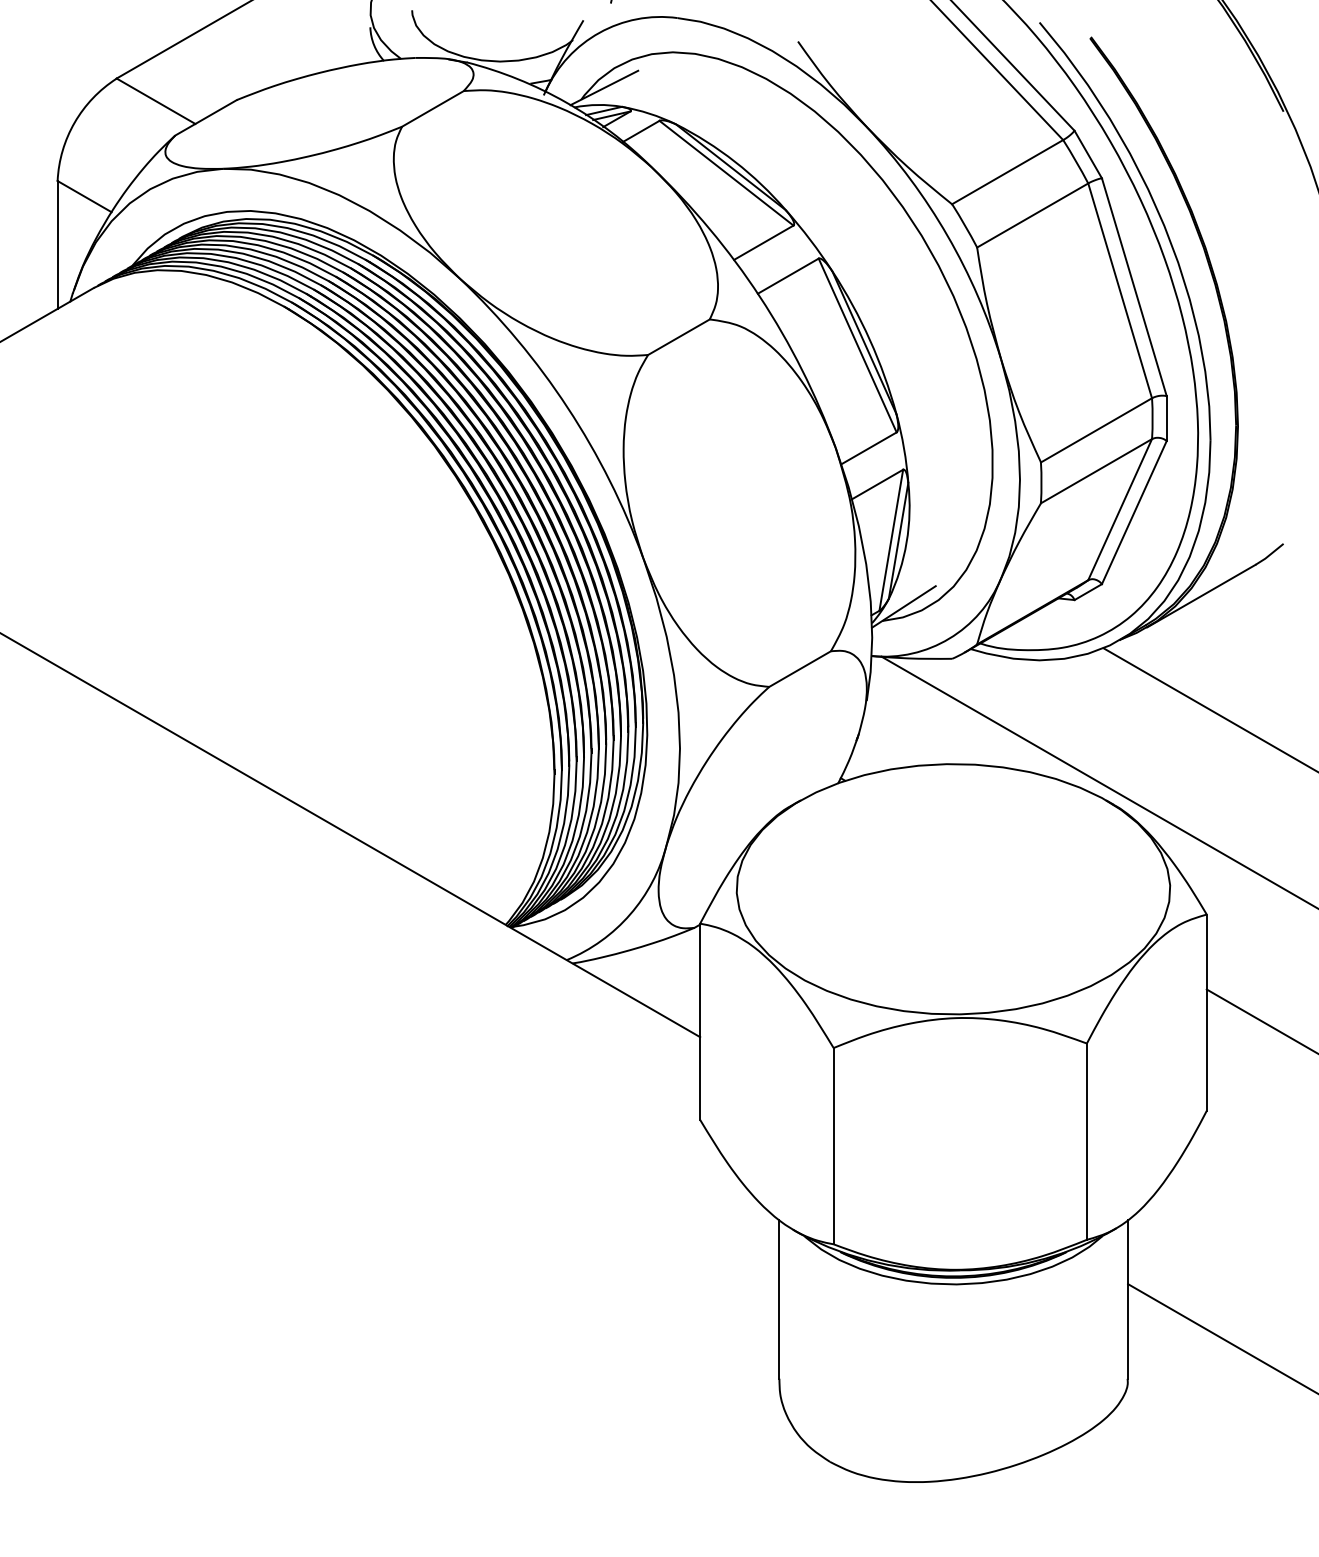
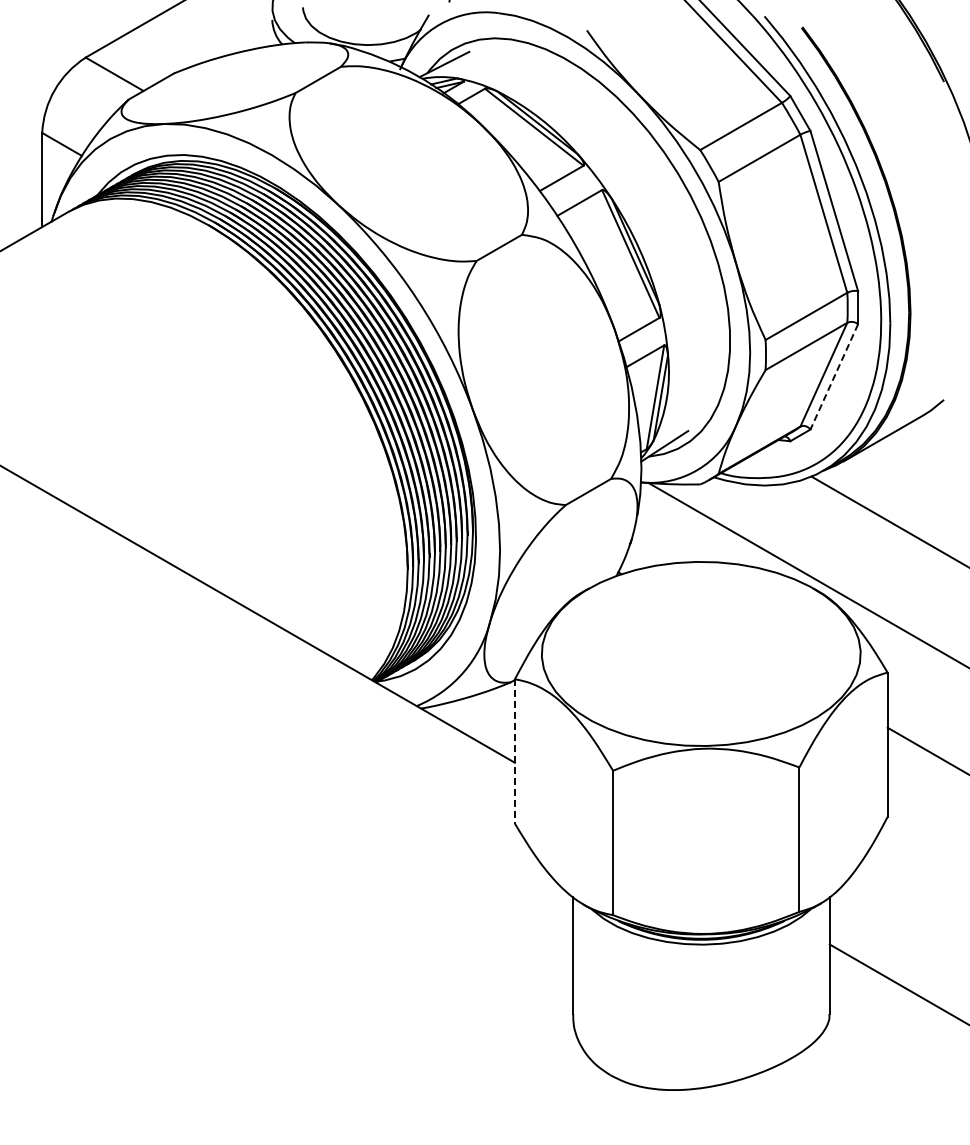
line: (1134, 512) -> (834, 376), solid -> dashed
line: (699, 1021) -> (514, 751), solid -> dashed

